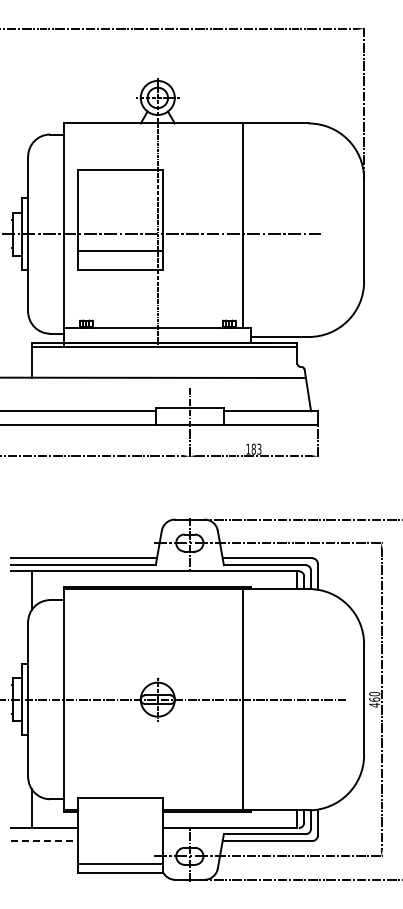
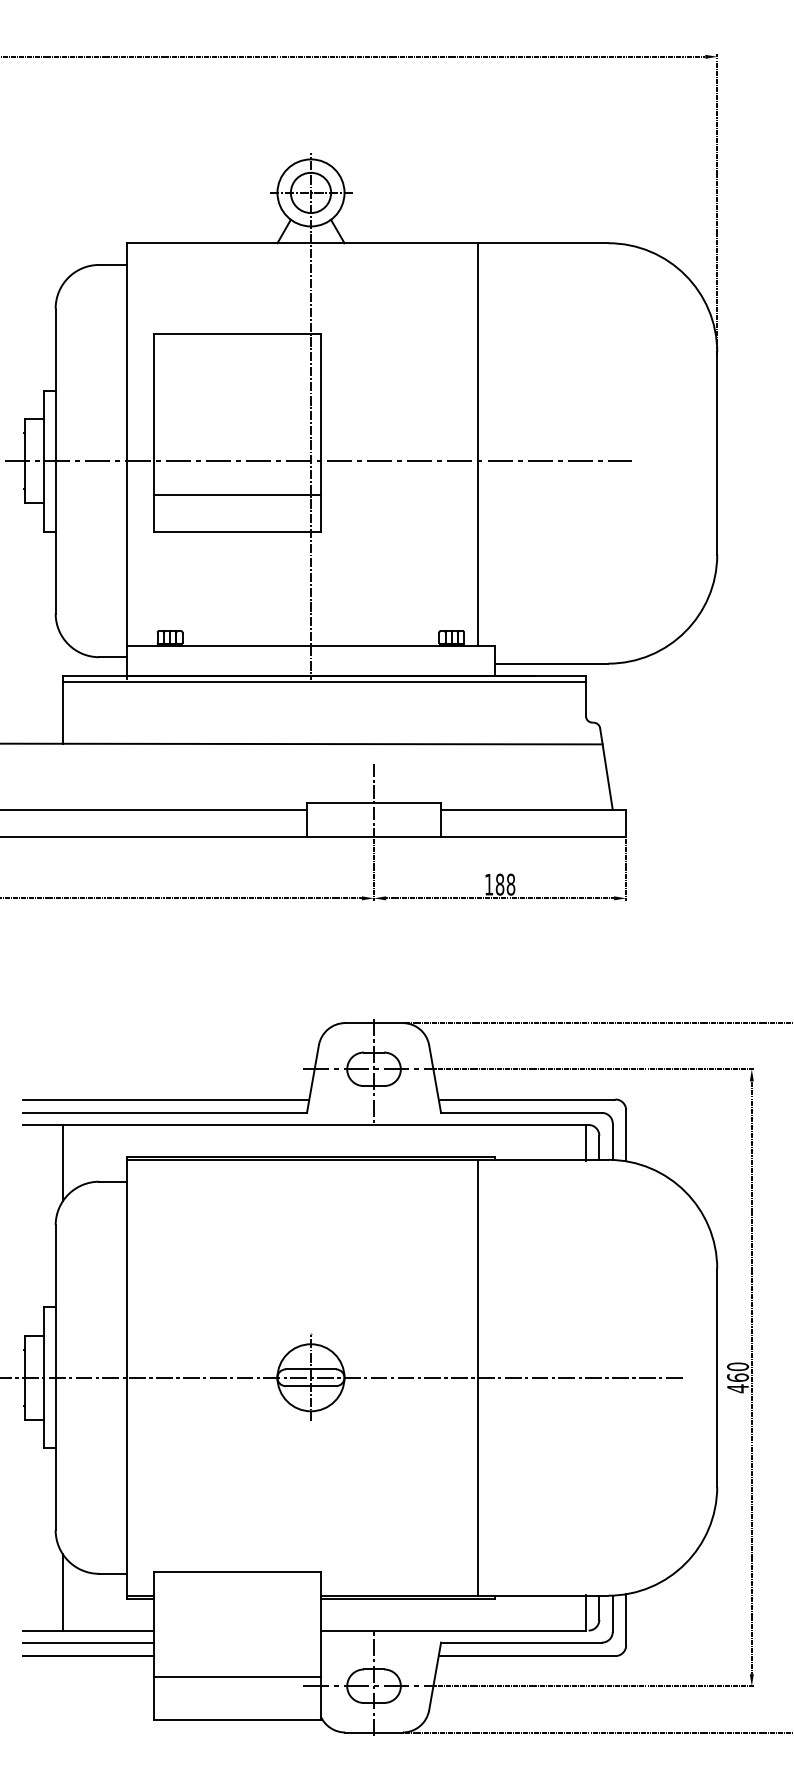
text: (259, 448) -> (511, 883), 183 -> 188
line: (44, 834) -> (87, 1643), added
line: (45, 841) -> (89, 1657), dashed -> solid
line: (119, 864) -> (235, 1676), moved

